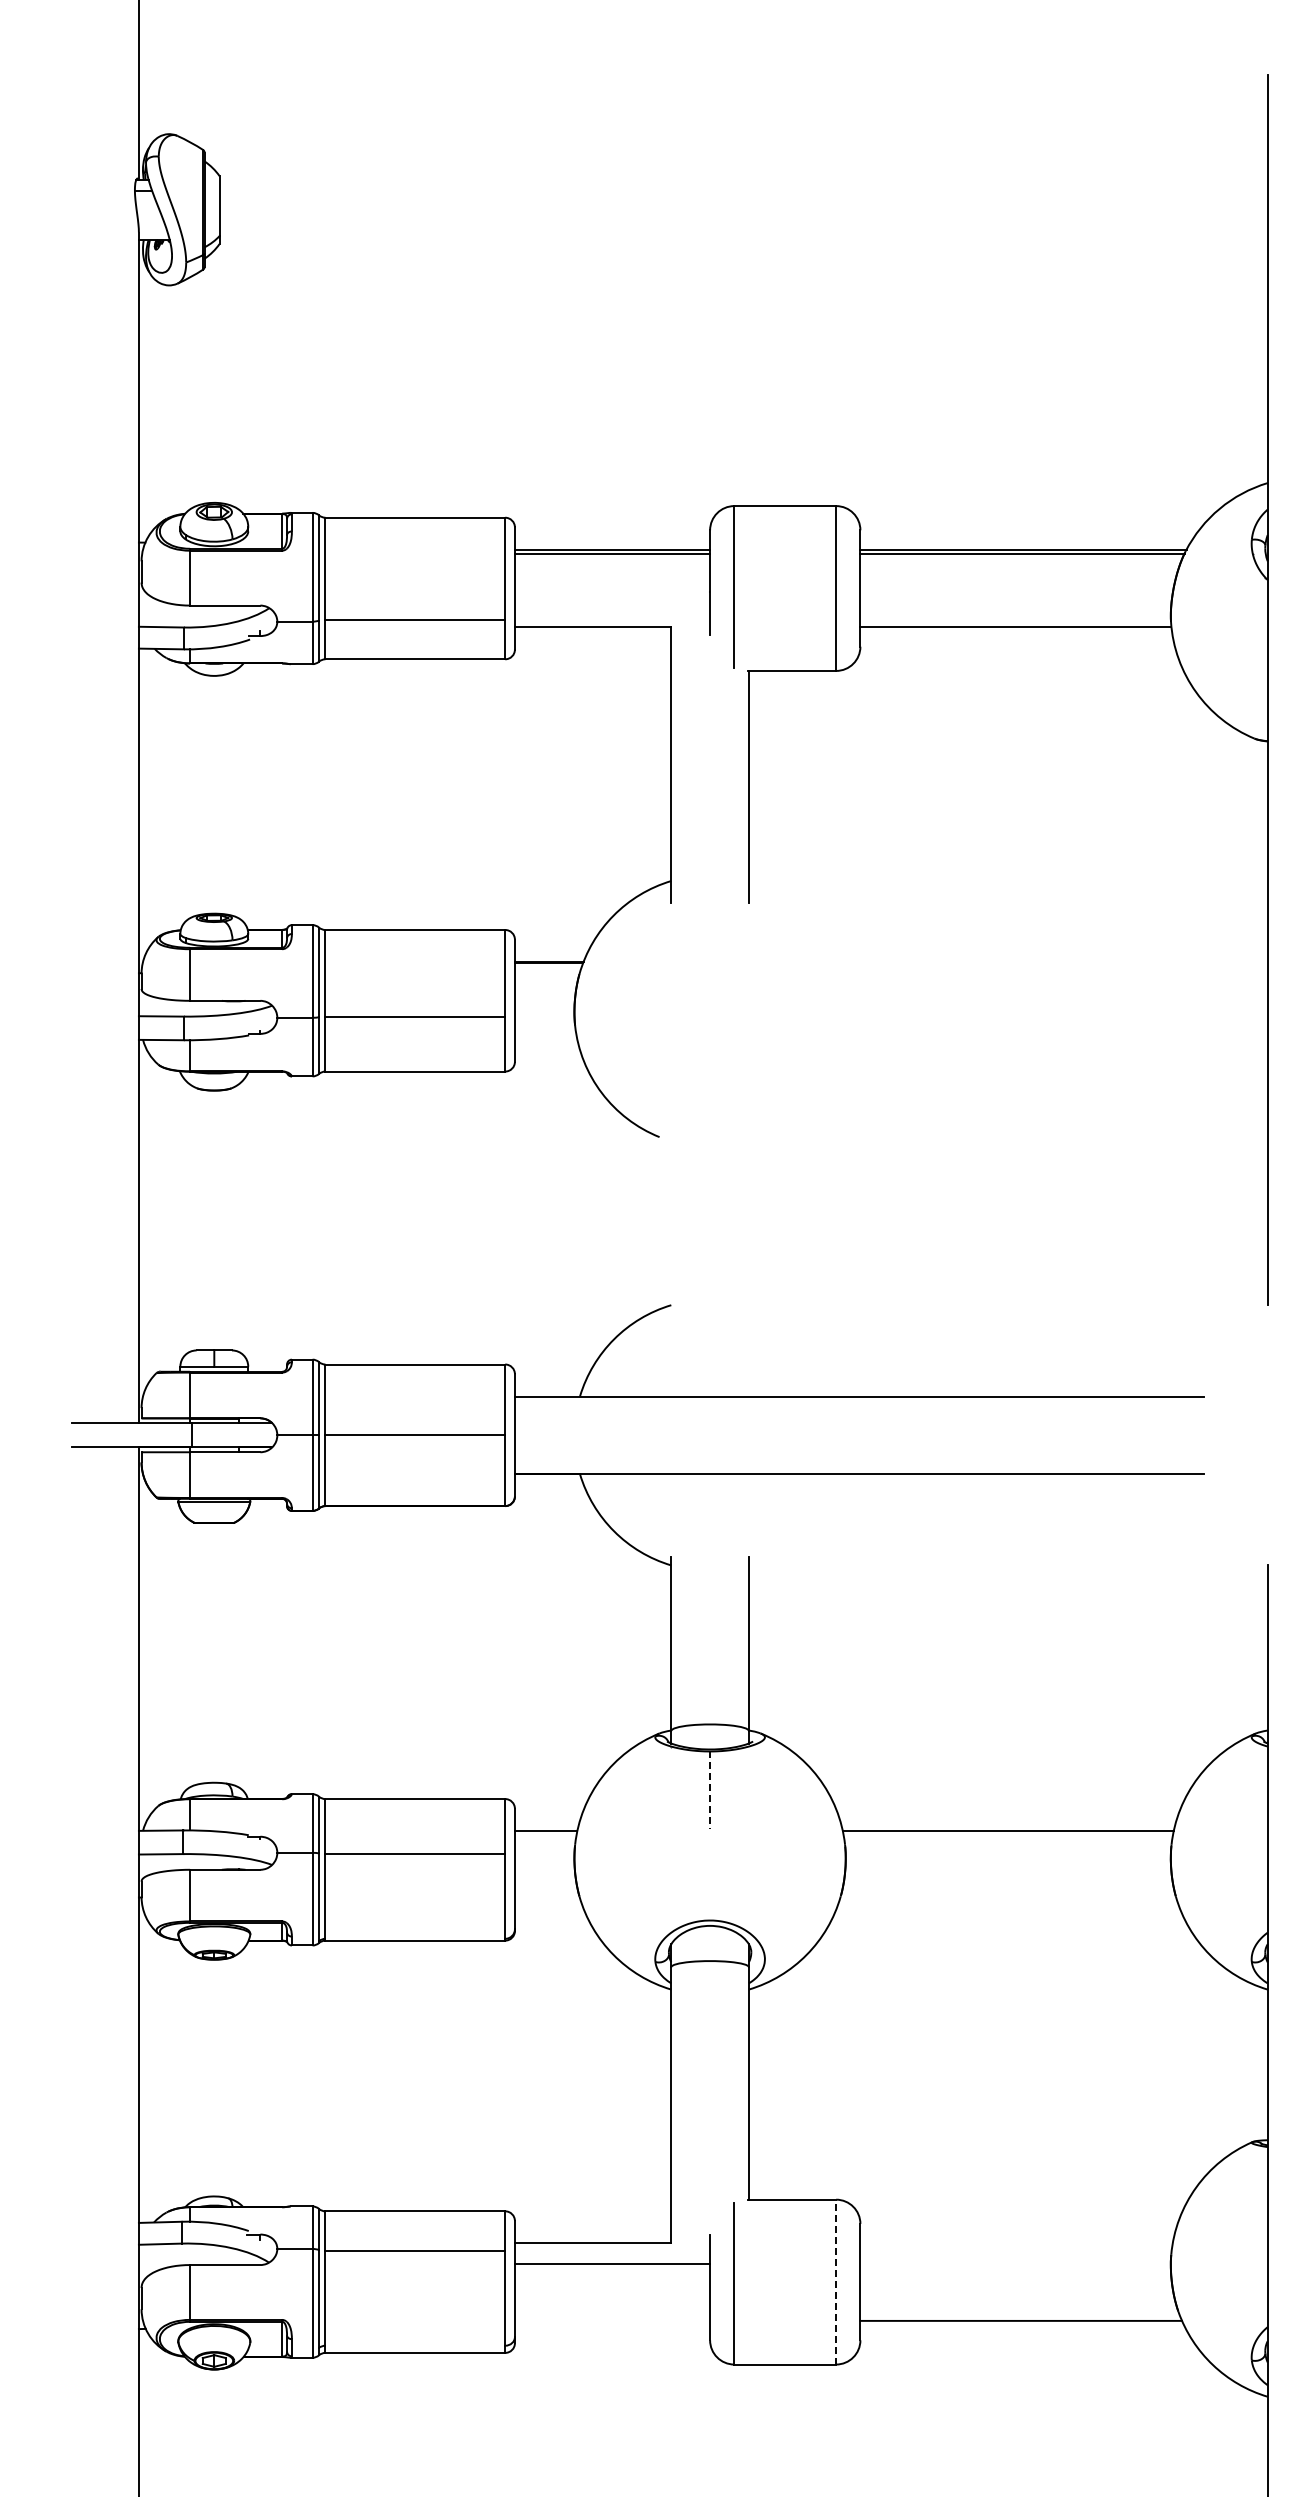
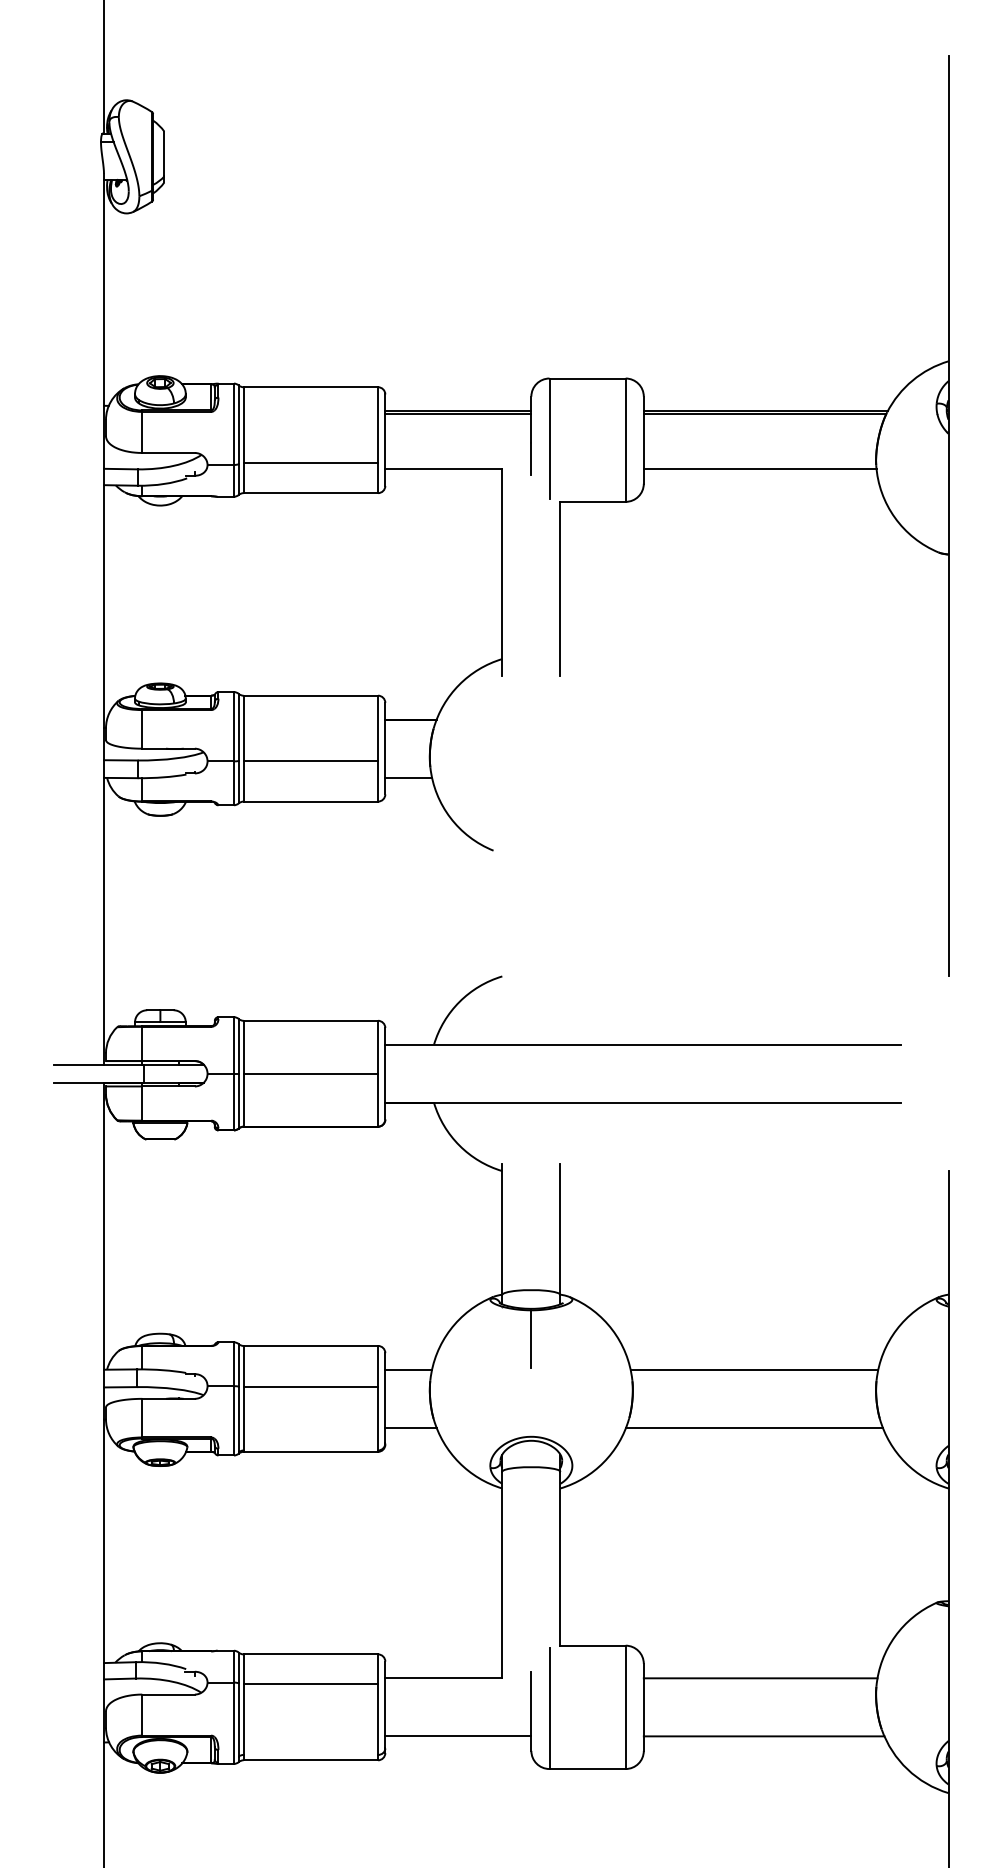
line: (545, 1039) -> (408, 777), added
line: (710, 1790) -> (531, 1339), dashed -> solid
line: (548, 1908) -> (410, 1427), added
line: (1007, 1908) -> (753, 1427), added
line: (1016, 2243) -> (760, 1678), added
line: (612, 2263) -> (458, 1736), moved
line: (836, 2281) -> (625, 1706), dashed -> solid

